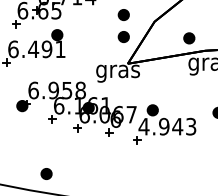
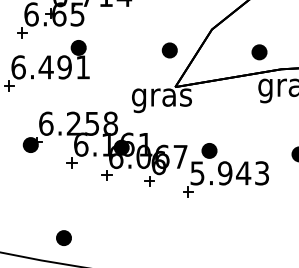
part: (123, 14) -> (169, 19), removed
text: (53, 90) -> (73, 123), 6.958 -> 6.258
text: (143, 126) -> (196, 173), 4.943 -> 5.943

